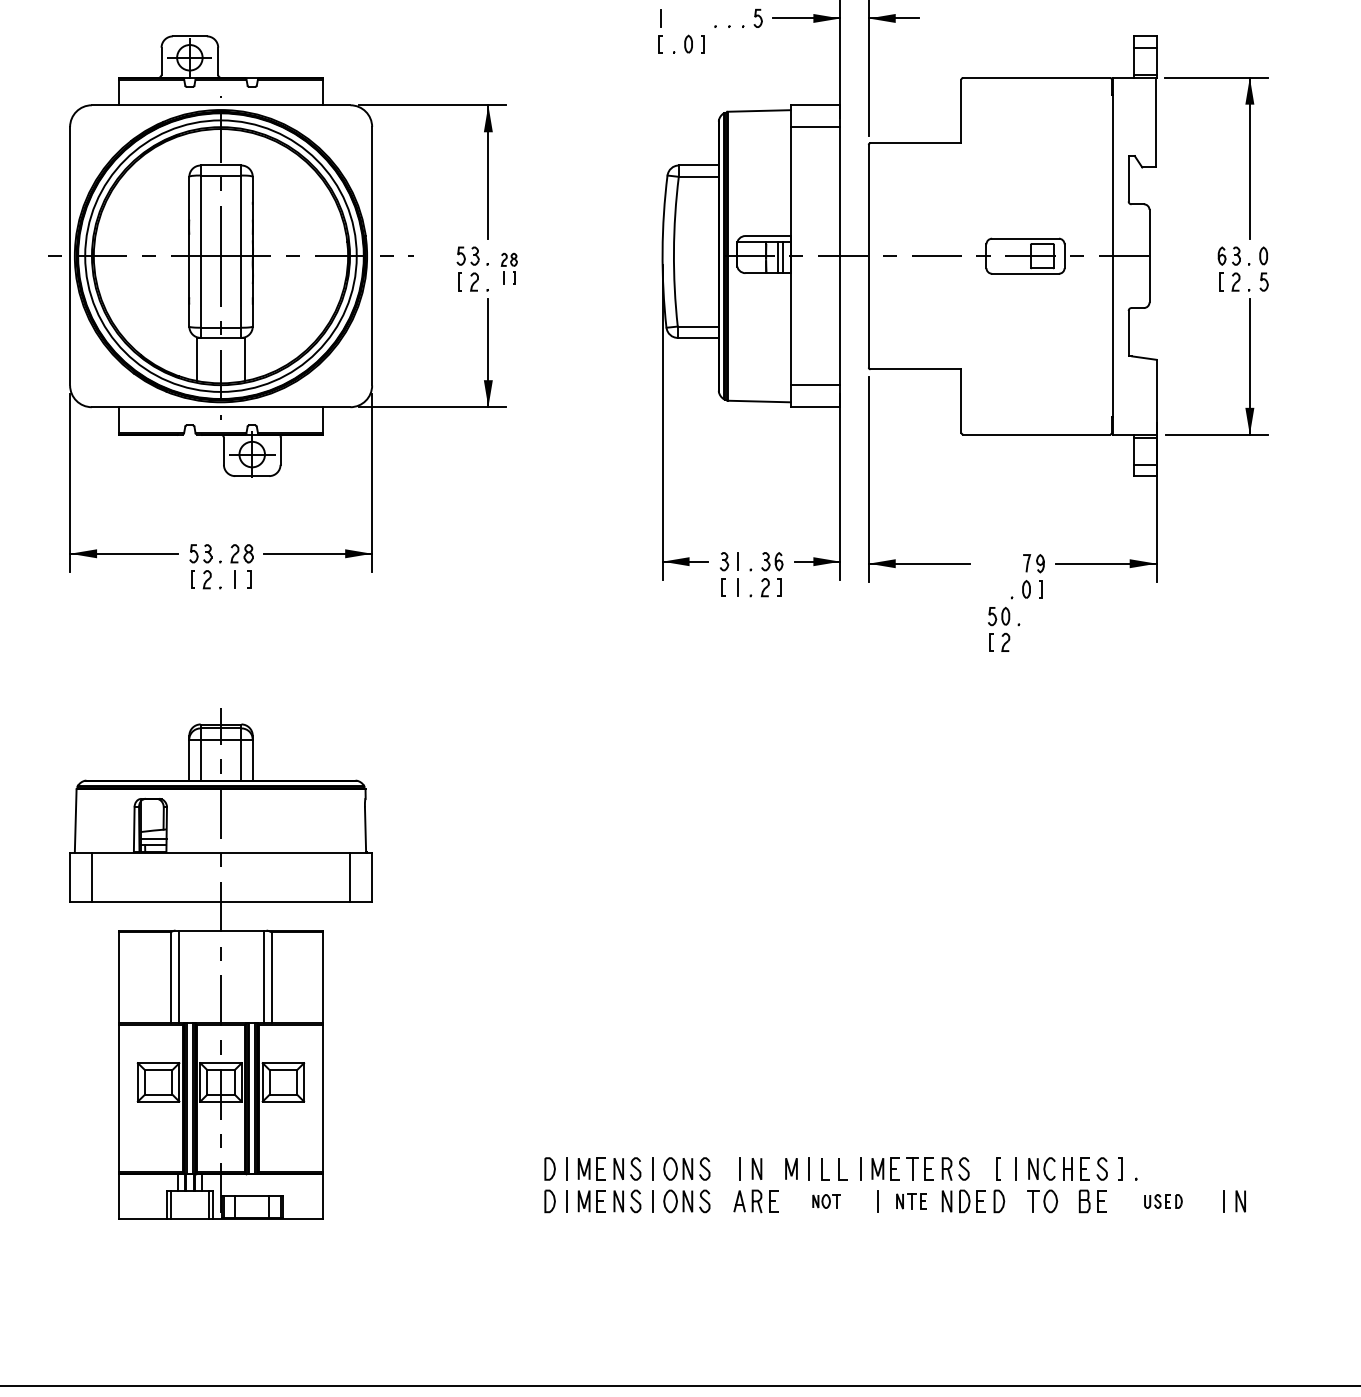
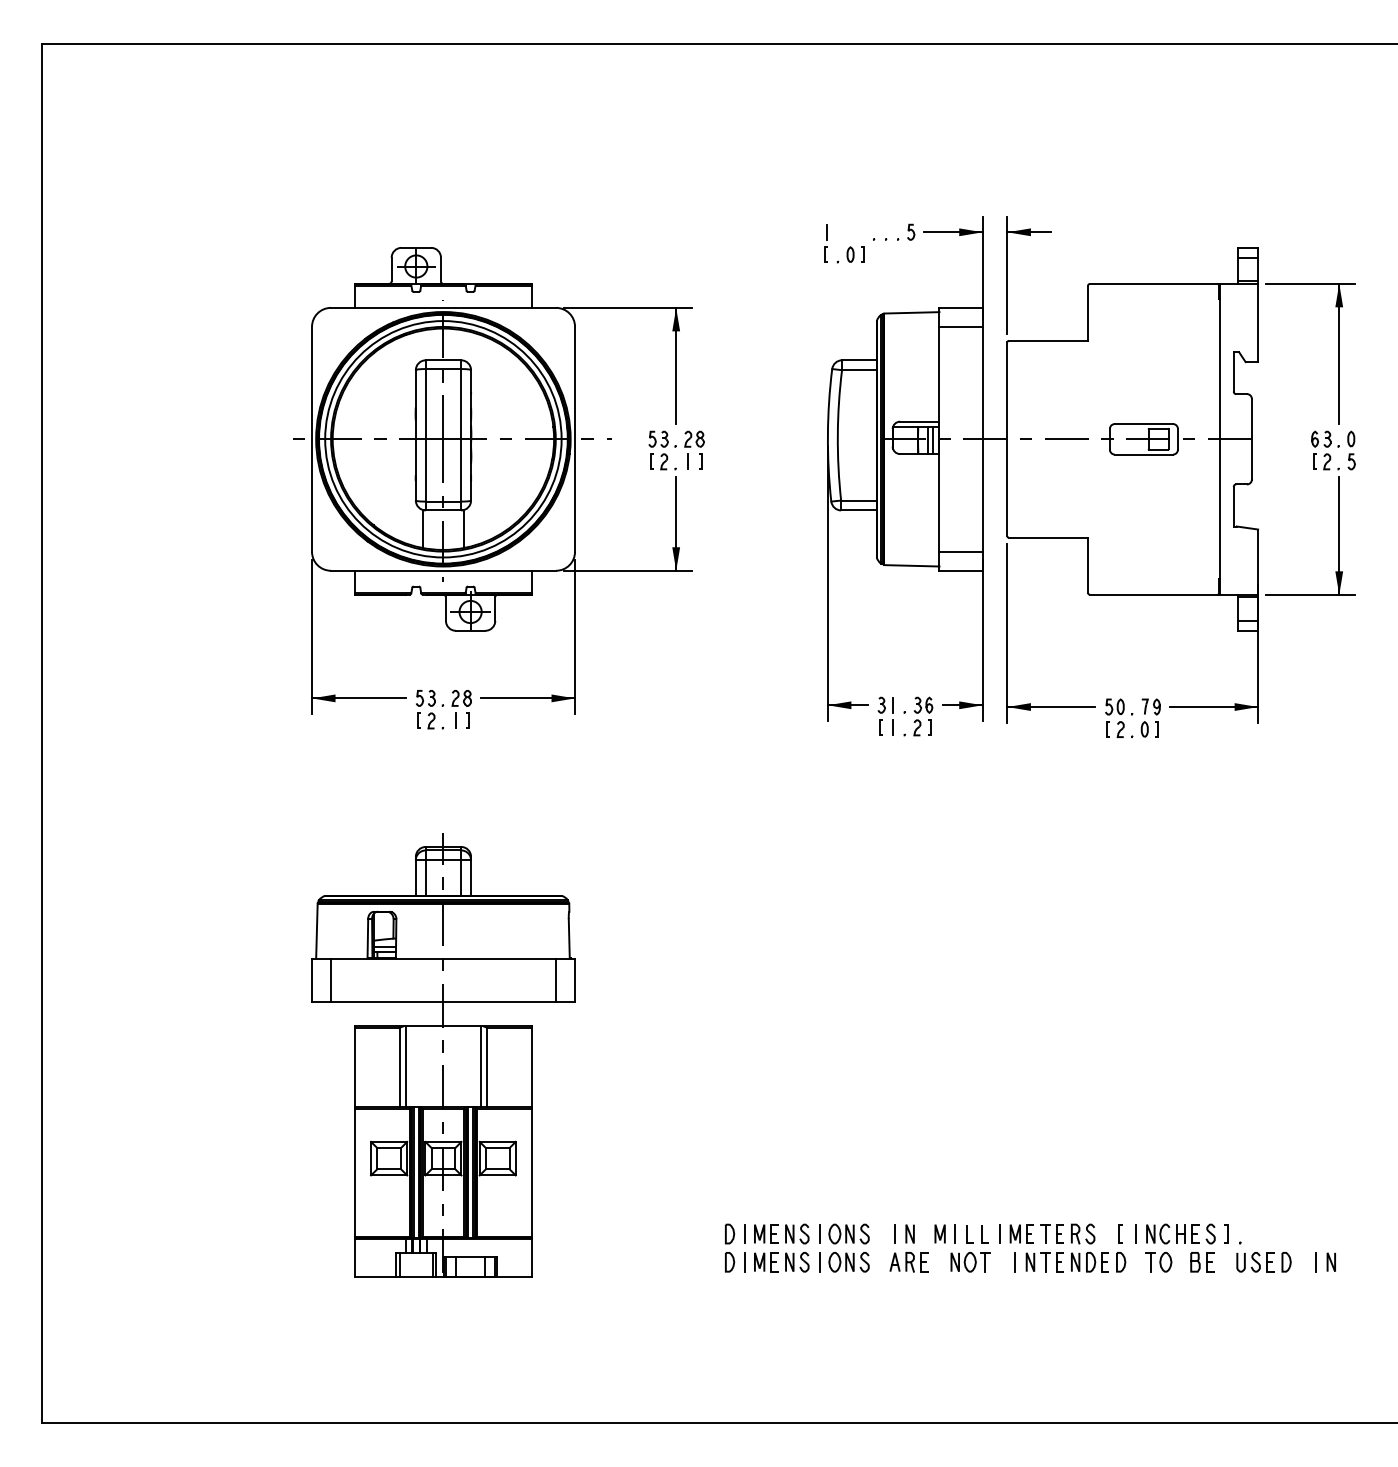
part: (509, 267) -> (694, 449), size x1.43
part: (1004, 628) -> (1119, 717), moved
part: (826, 1201) -> (970, 1262), size x1.67
part: (911, 1201) -> (1044, 1262), size x1.43
part: (1162, 1201) -> (1263, 1262), size x1.67

